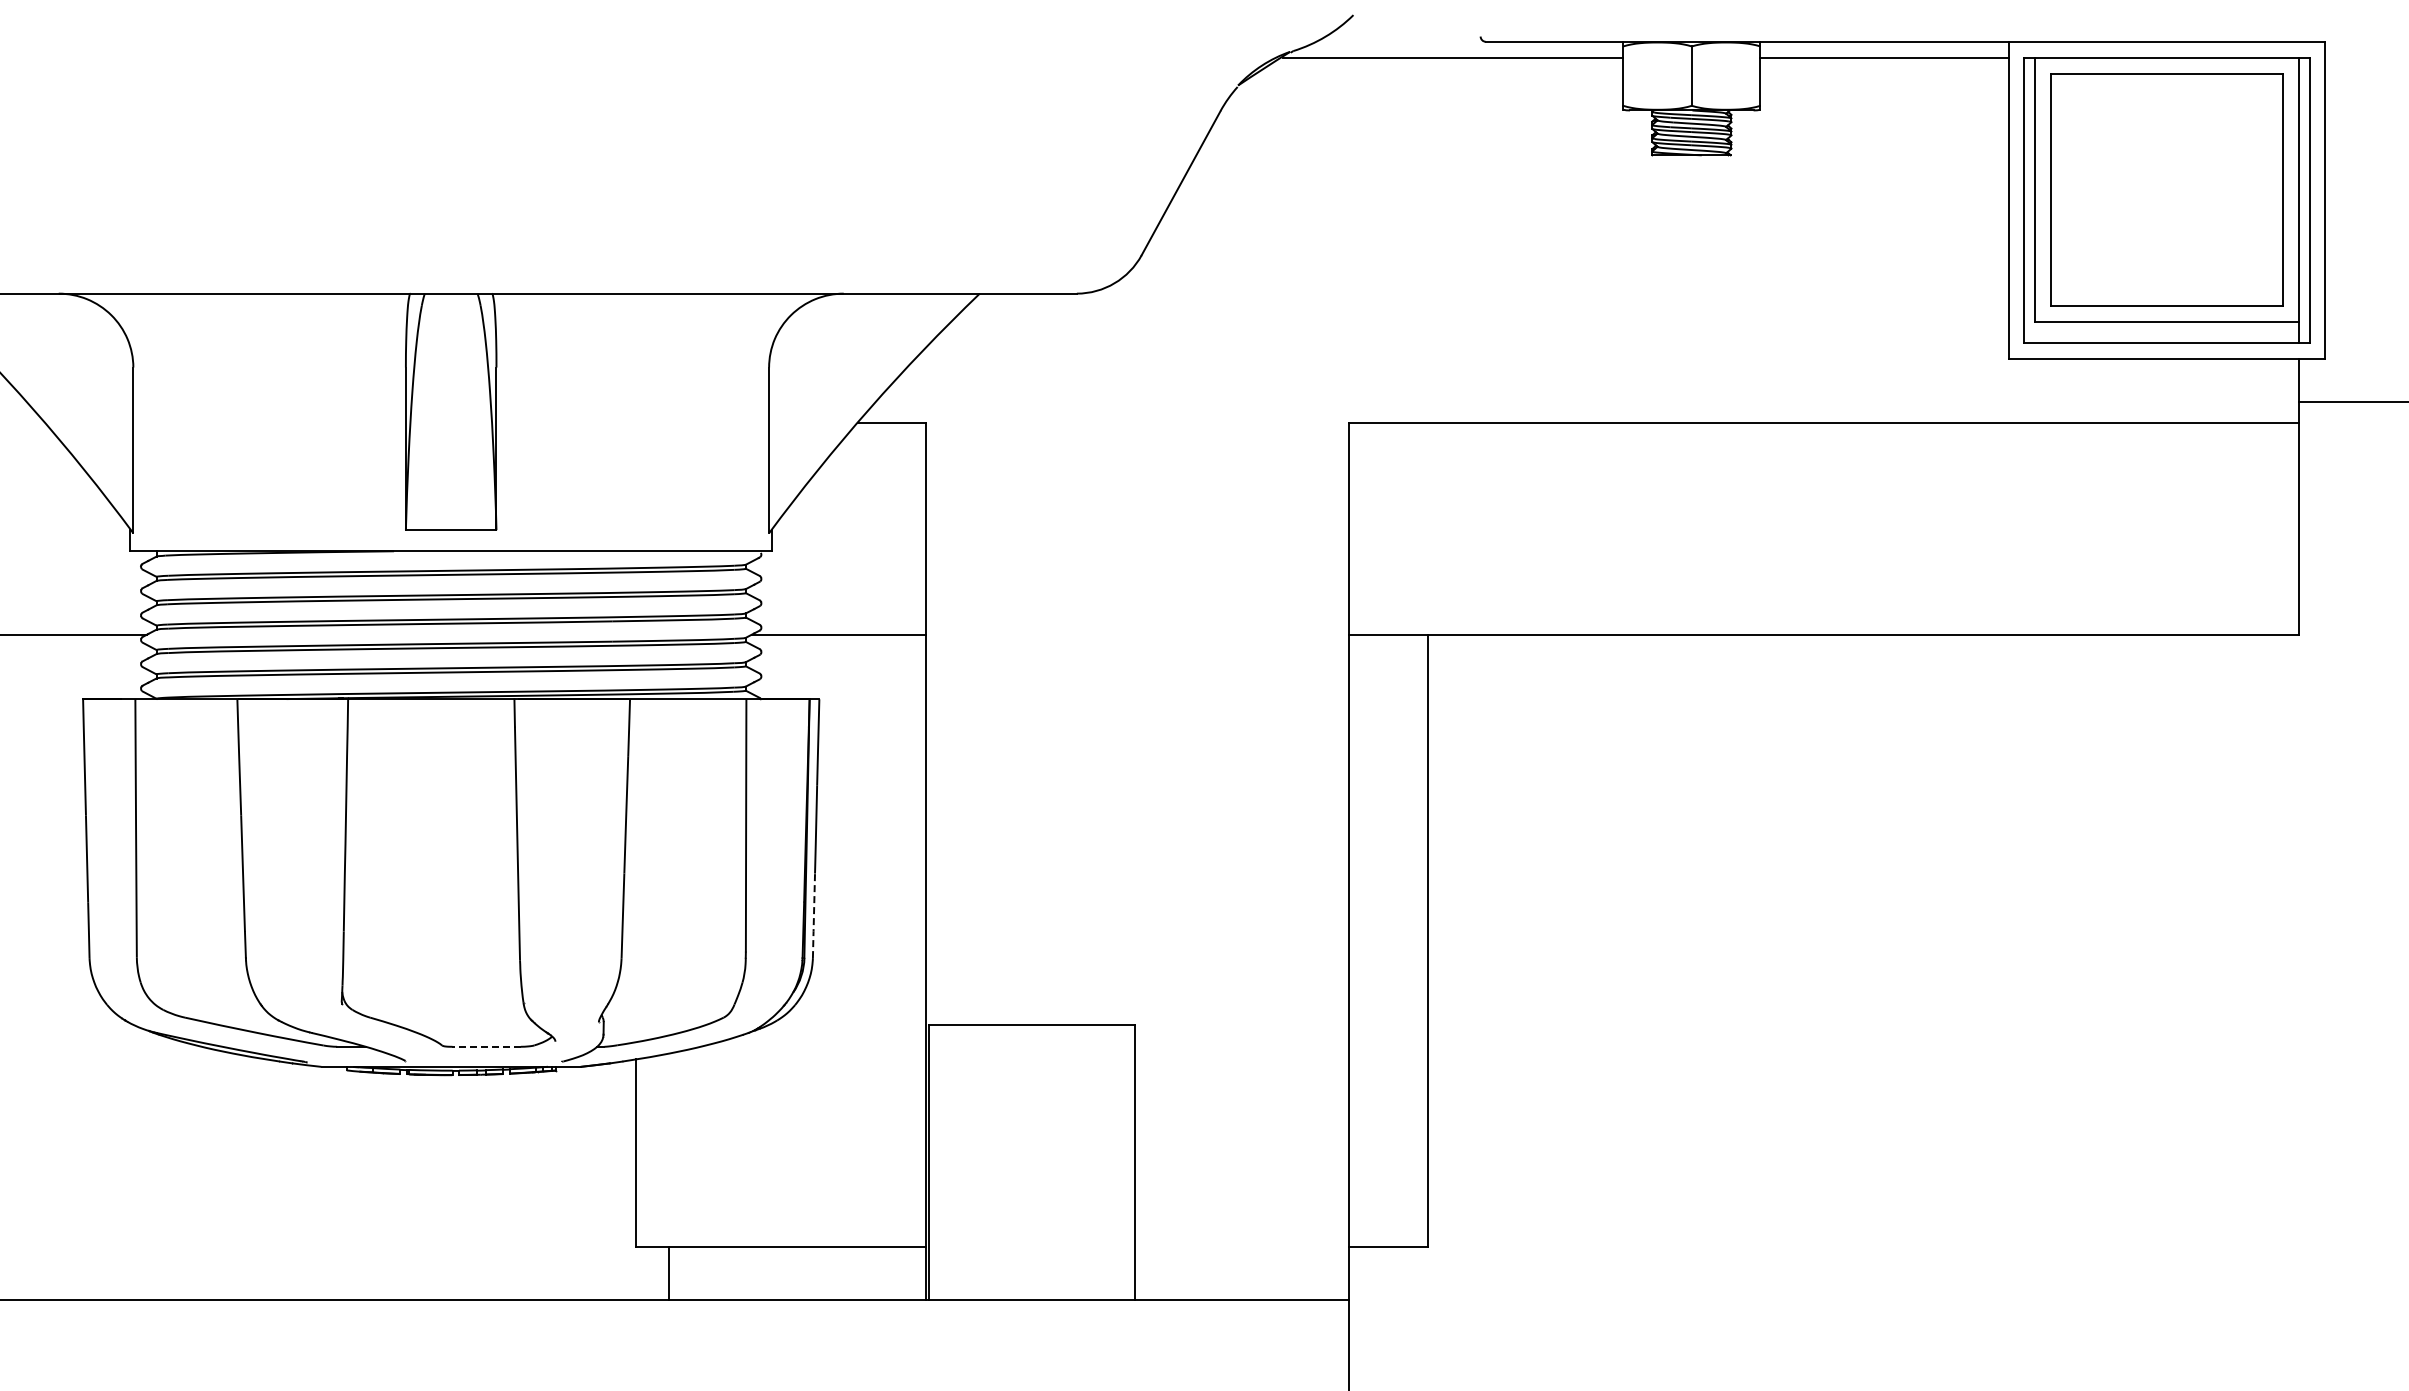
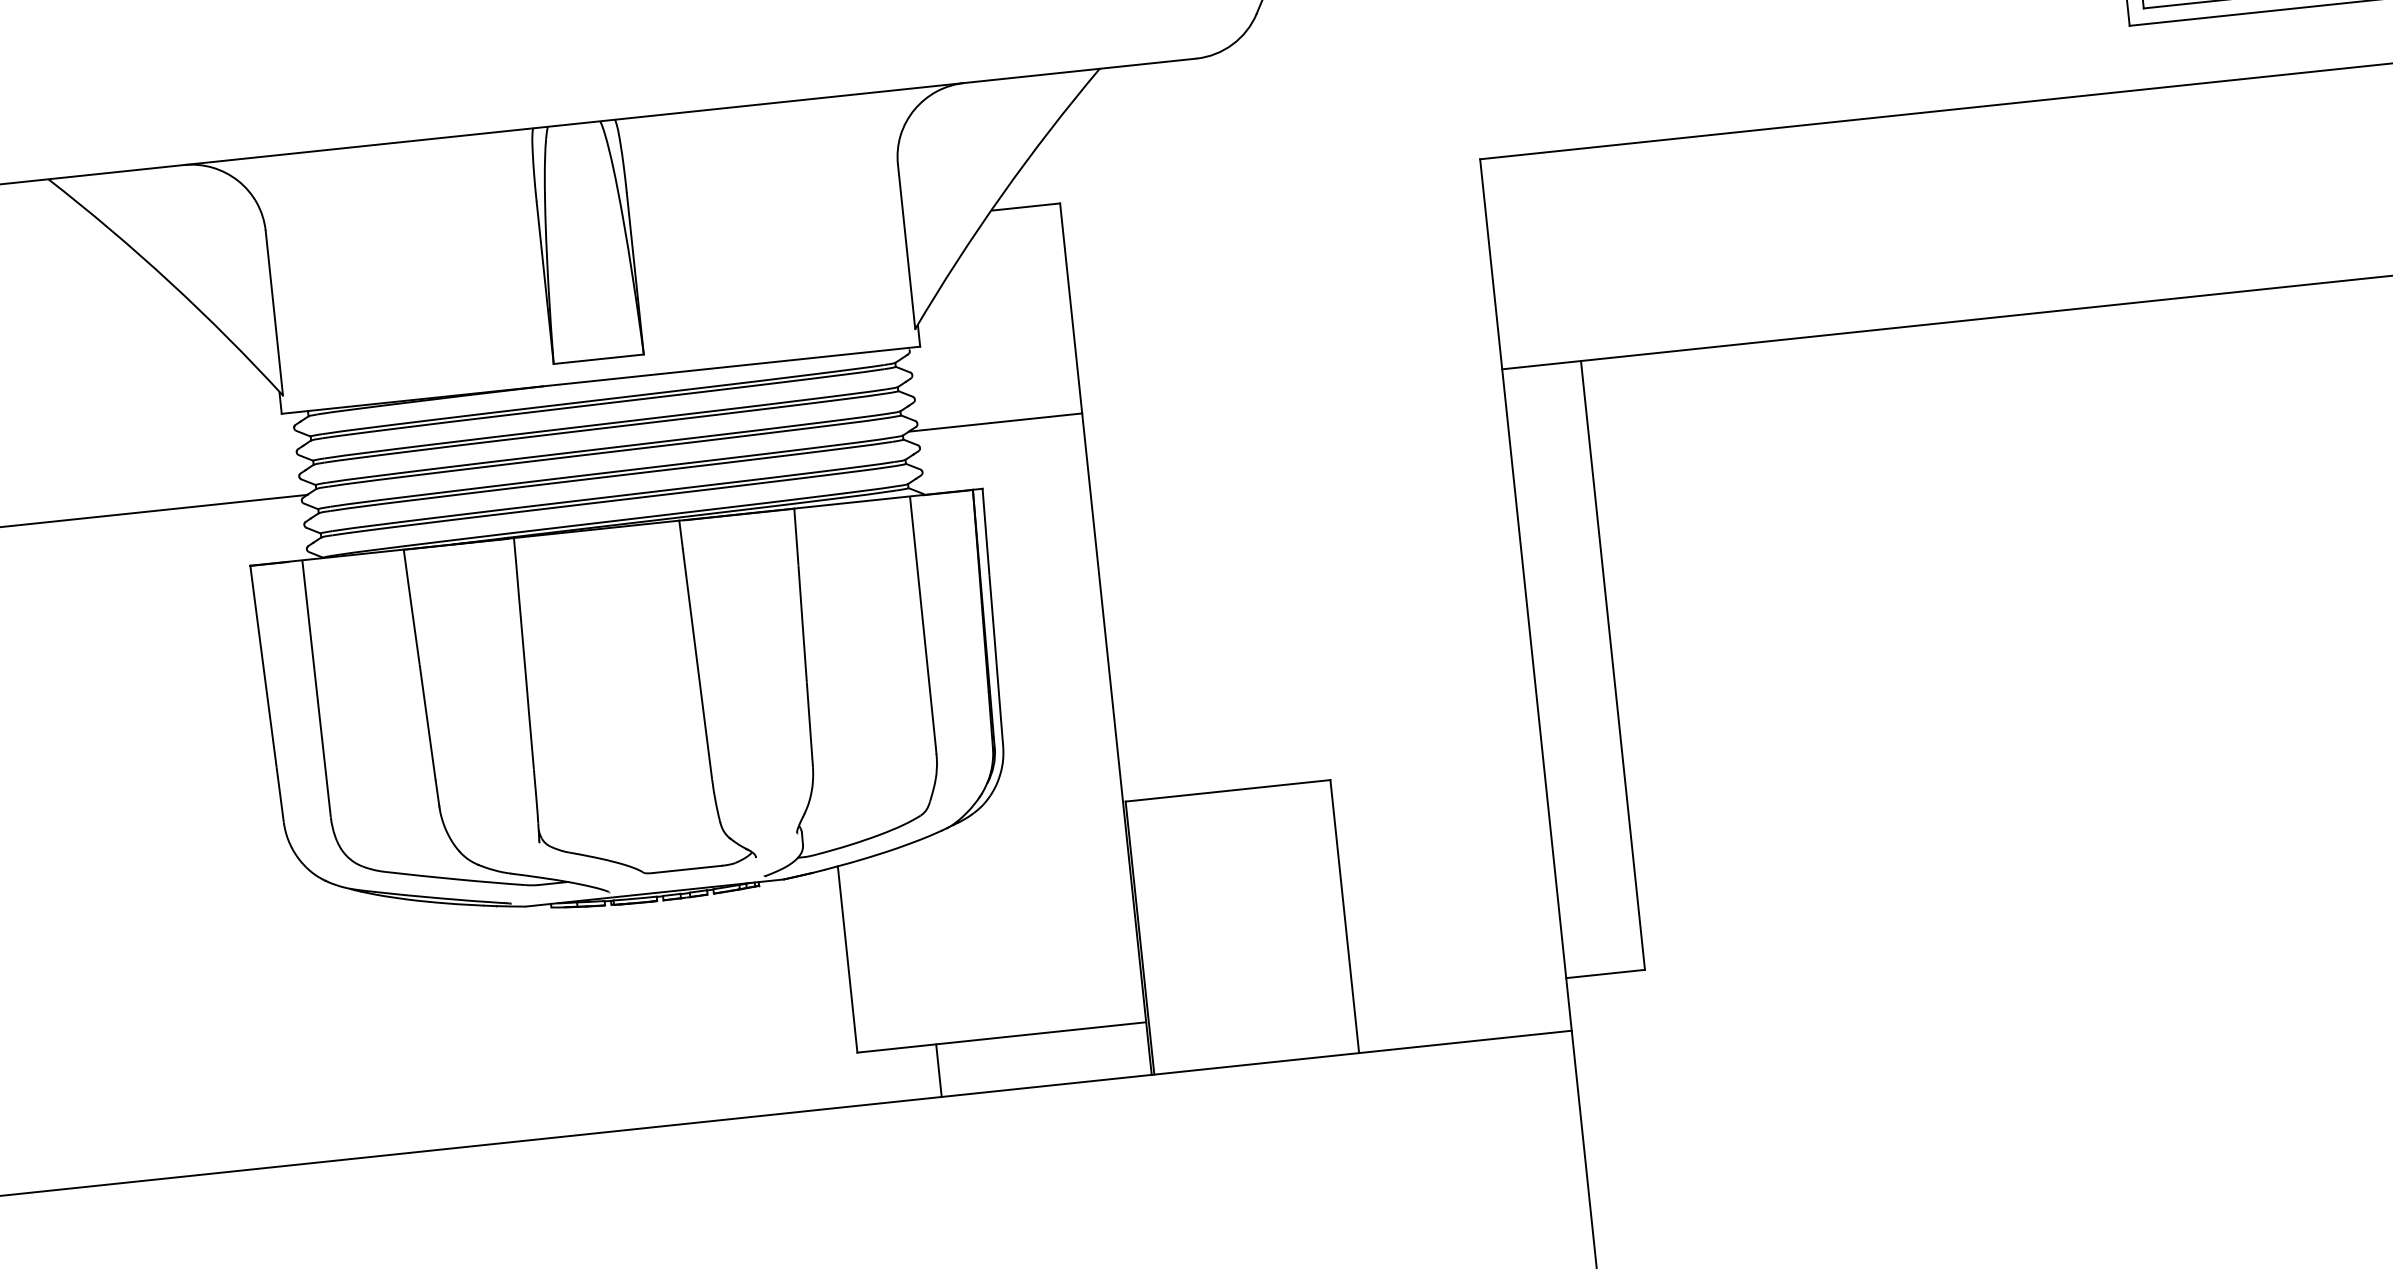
line: (813, 915) -> (999, 704), dashed -> solid
line: (486, 1046) -> (687, 869), dashed -> solid
line: (669, 1272) -> (939, 1069), moved

